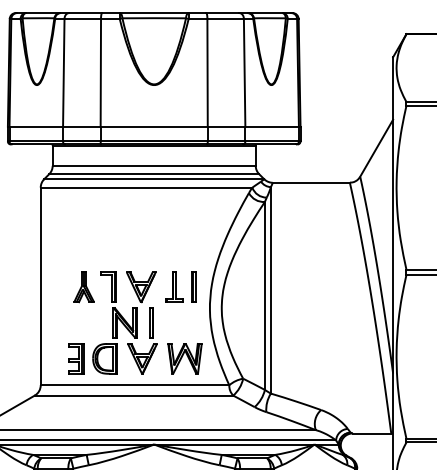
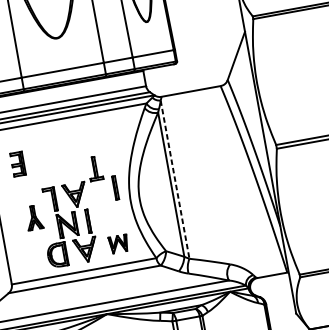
part: (174, 286) -> (95, 168), moved
part: (83, 287) -> (33, 218), moved
line: (270, 290) -> (174, 179), solid -> dashed
part: (76, 358) -> (18, 163), moved
part: (184, 358) -> (118, 243), size x0.7

